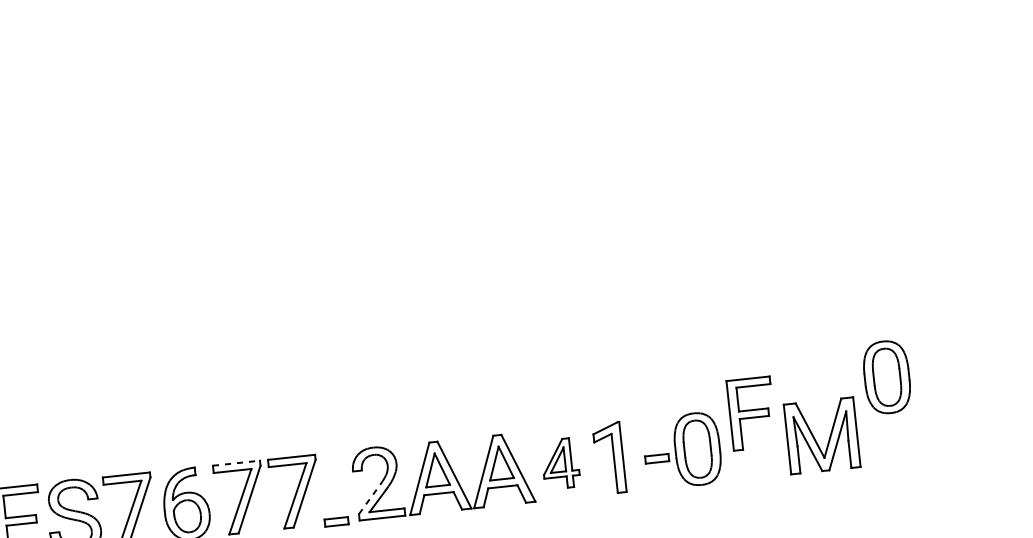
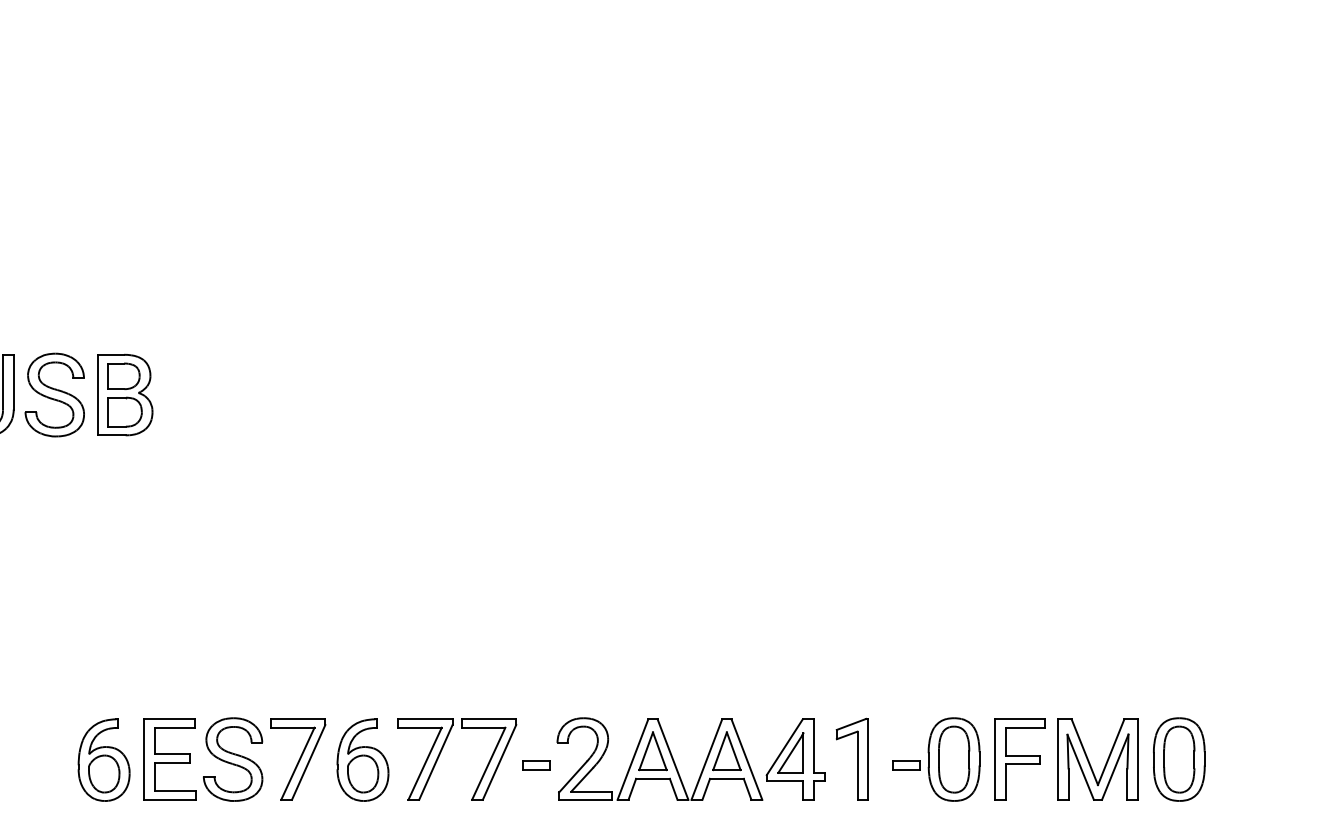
part: (887, 377) -> (1179, 759), moved
part: (751, 413) -> (1019, 759), moved
line: (236, 463) -> (425, 719), dashed -> solid
part: (560, 463) -> (795, 759), size x1.43
line: (370, 499) -> (573, 777), dashed -> solid
part: (336, 521) -> (536, 765), moved

